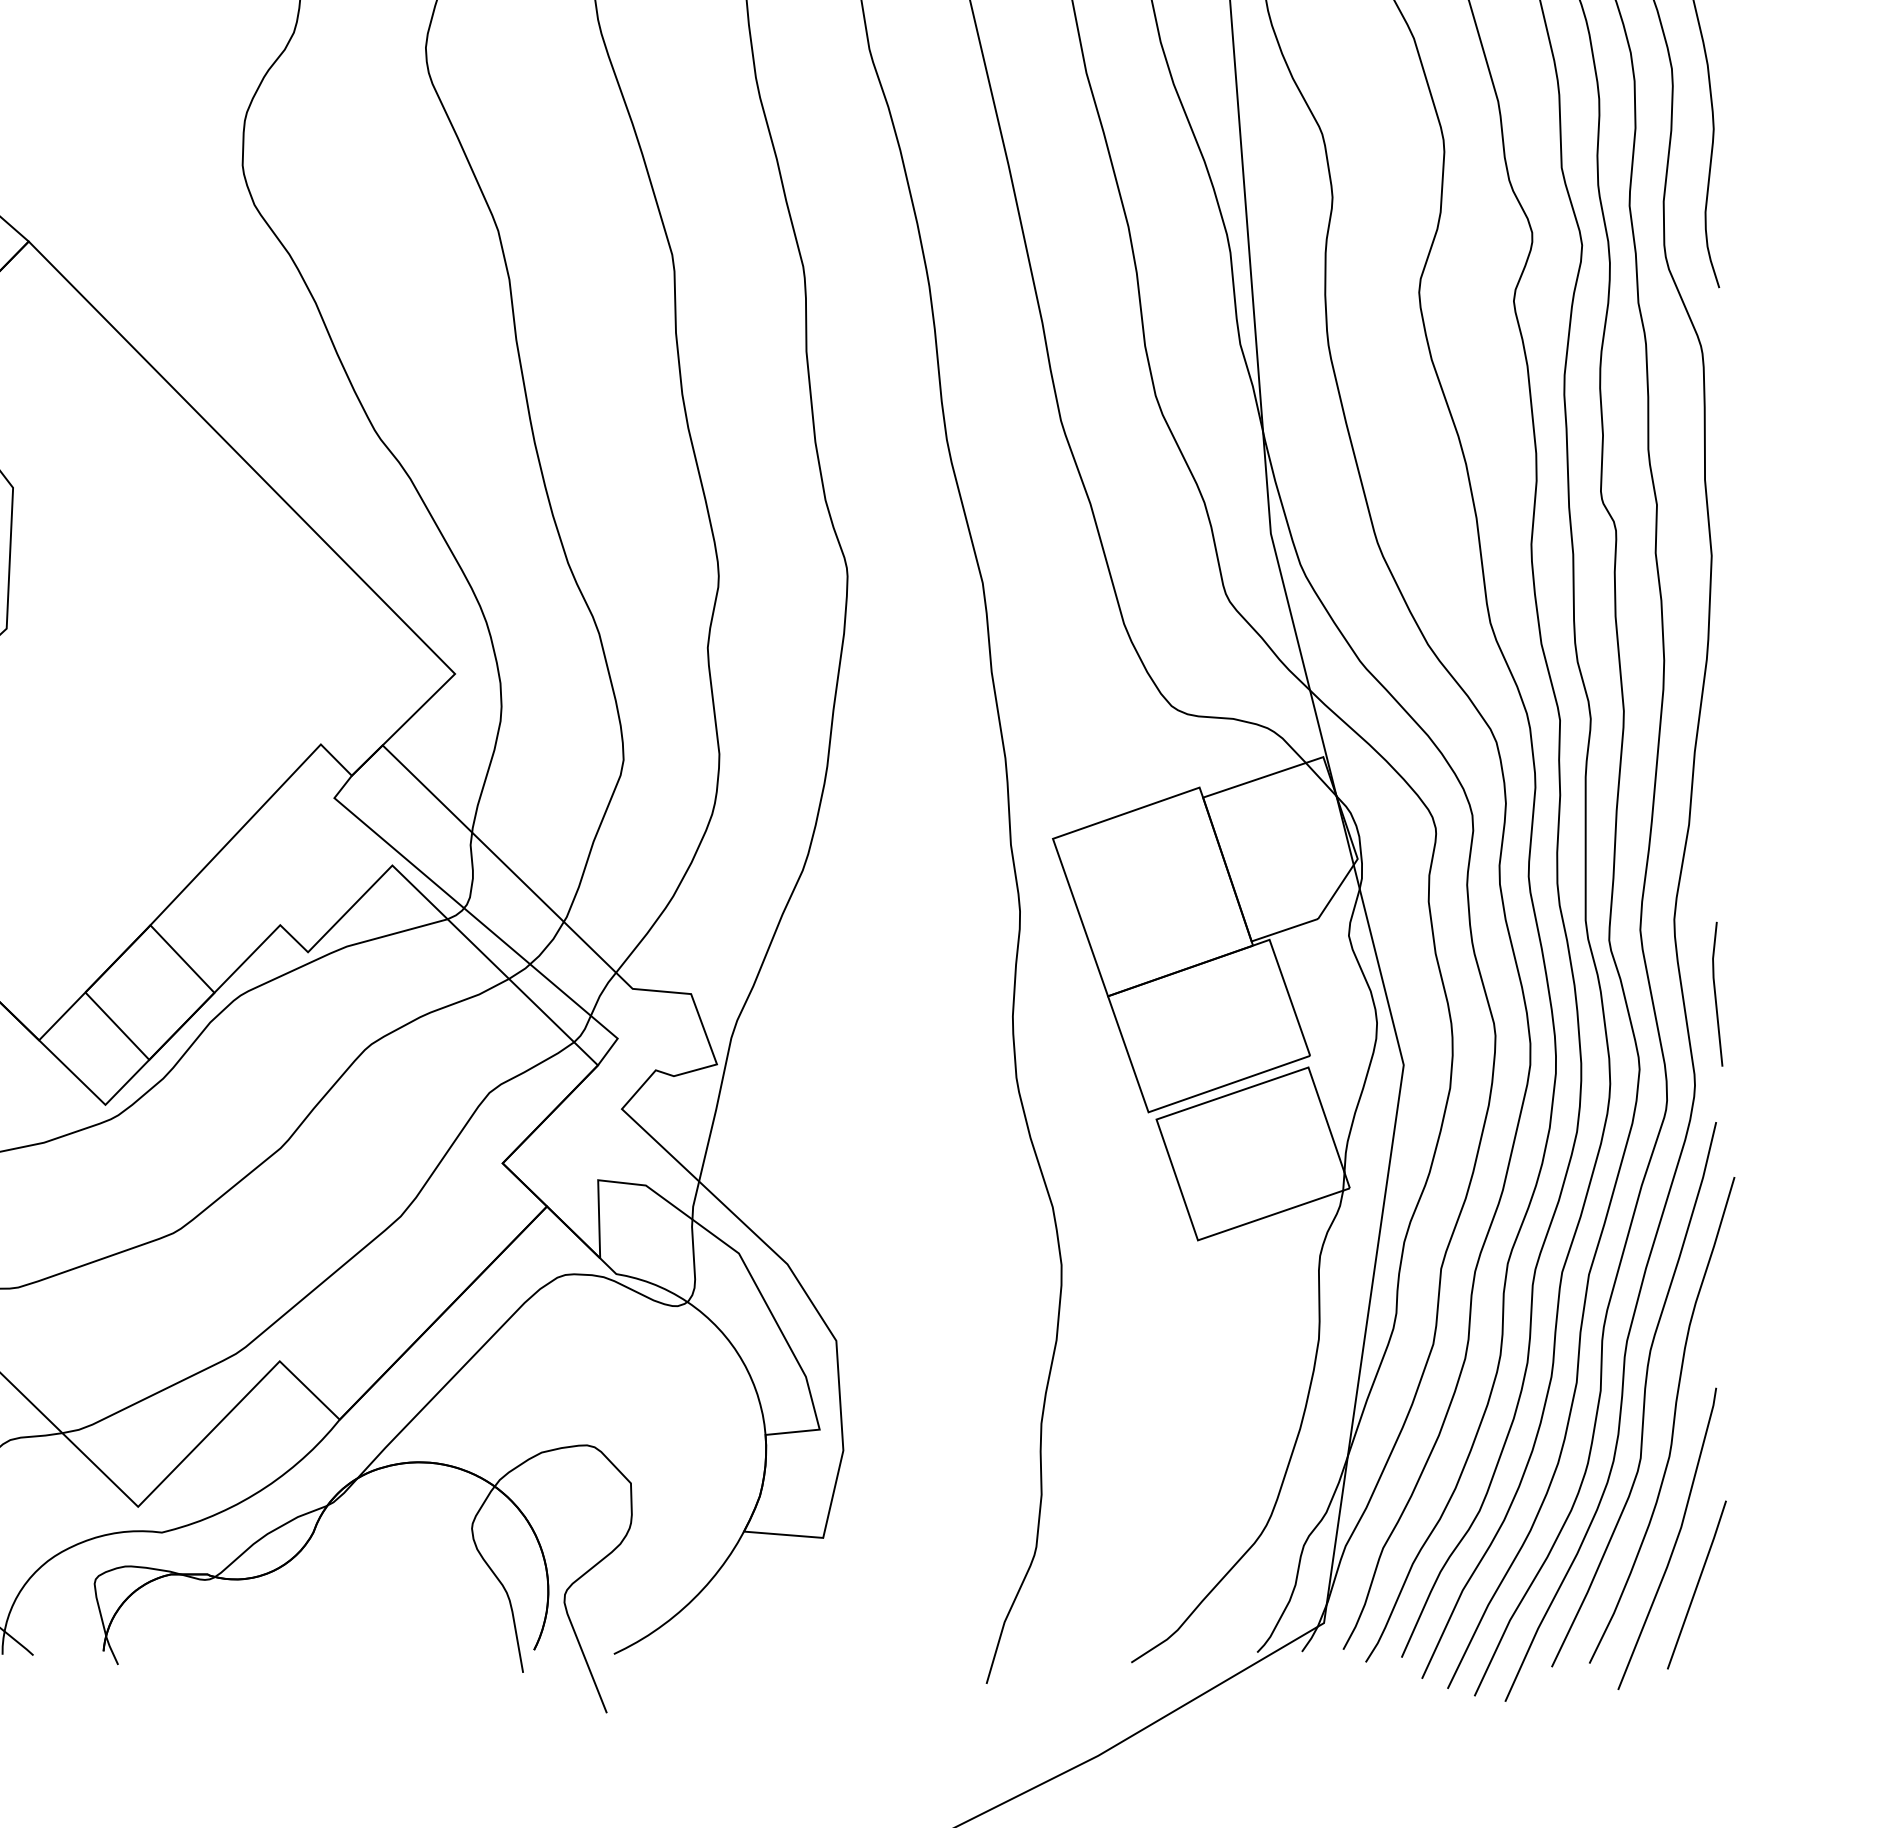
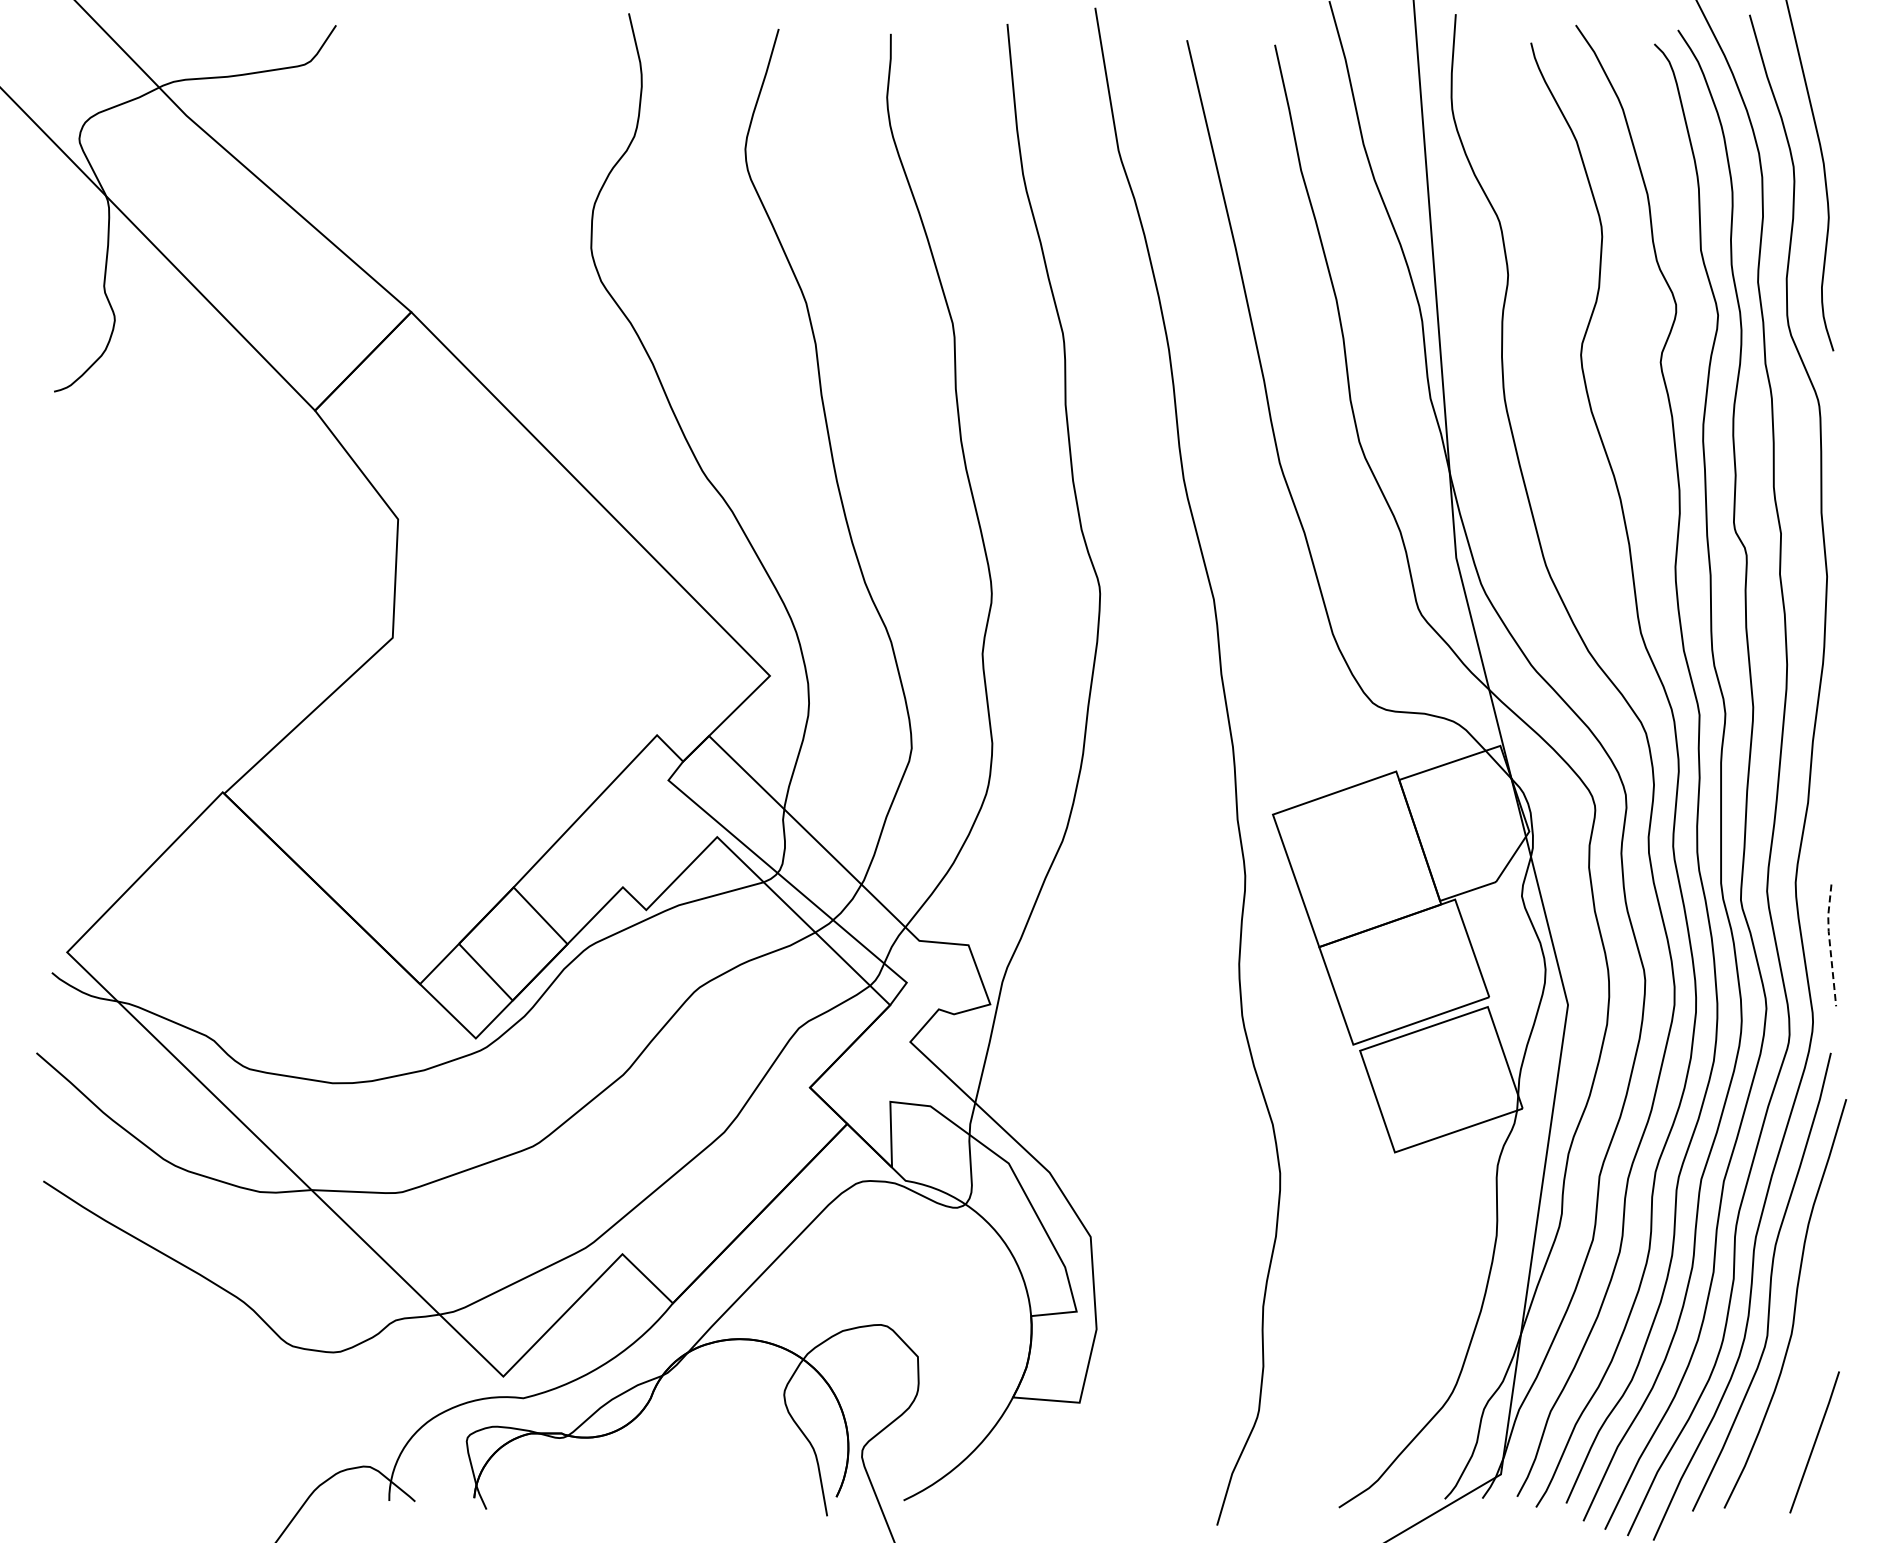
line: (1714, 993) -> (1829, 944), solid -> dashed
line: (1675, 1539) -> (1796, 1404), removed

